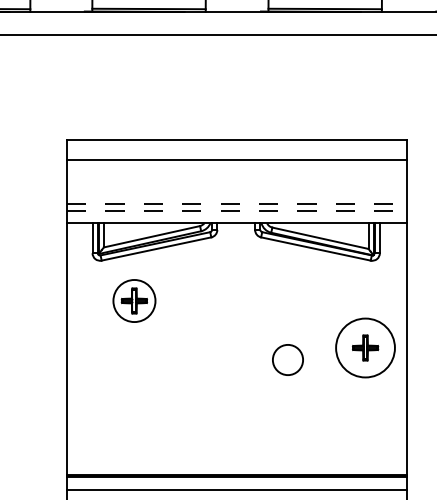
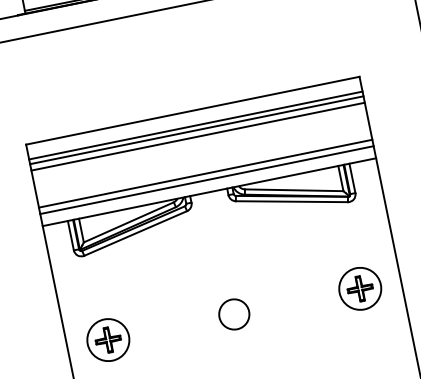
line: (236, 155) -> (195, 125), added
line: (236, 166) -> (197, 136), added
line: (237, 204) -> (206, 173), dashed -> solid
line: (237, 210) -> (207, 179), dashed -> solid
part: (134, 300) -> (108, 339), moved
circle: (365, 347) -> (360, 288), size x0.71
circle: (287, 359) -> (233, 314), moved

